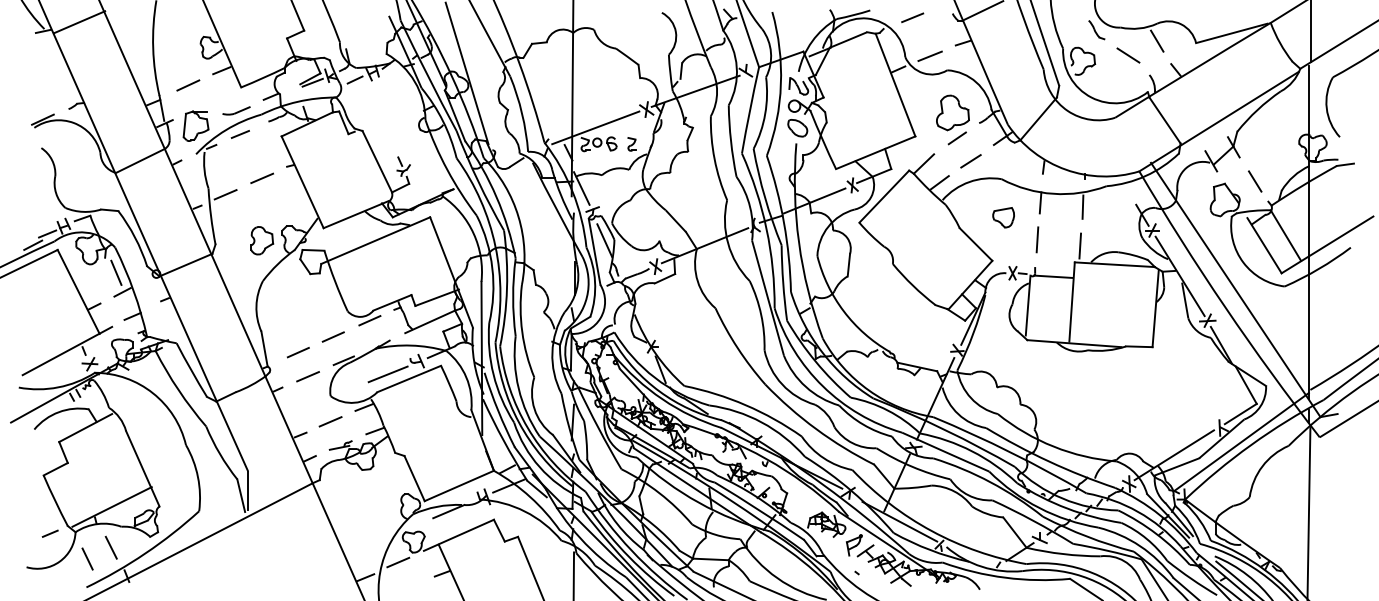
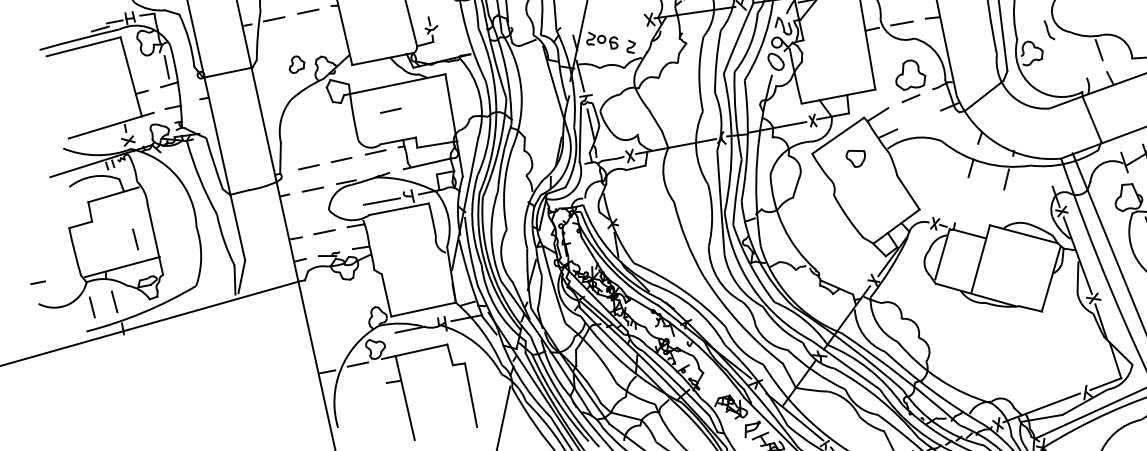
line: (1128, 55) -> (1072, 57), removed
line: (595, 127) -> (602, 26), removed
line: (970, 161) -> (918, 120), removed
part: (1003, 217) -> (855, 157), moved
line: (1037, 239) -> (962, 199), removed
part: (262, 240) -> (297, 64), size x0.7
line: (1080, 245) -> (997, 211), removed
line: (377, 270) -> (391, 110), added
line: (120, 472) -> (135, 238), added
line: (49, 533) -> (37, 282), moved

